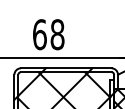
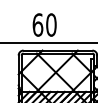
text: (57, 33) -> (51, 24), 68 -> 60

